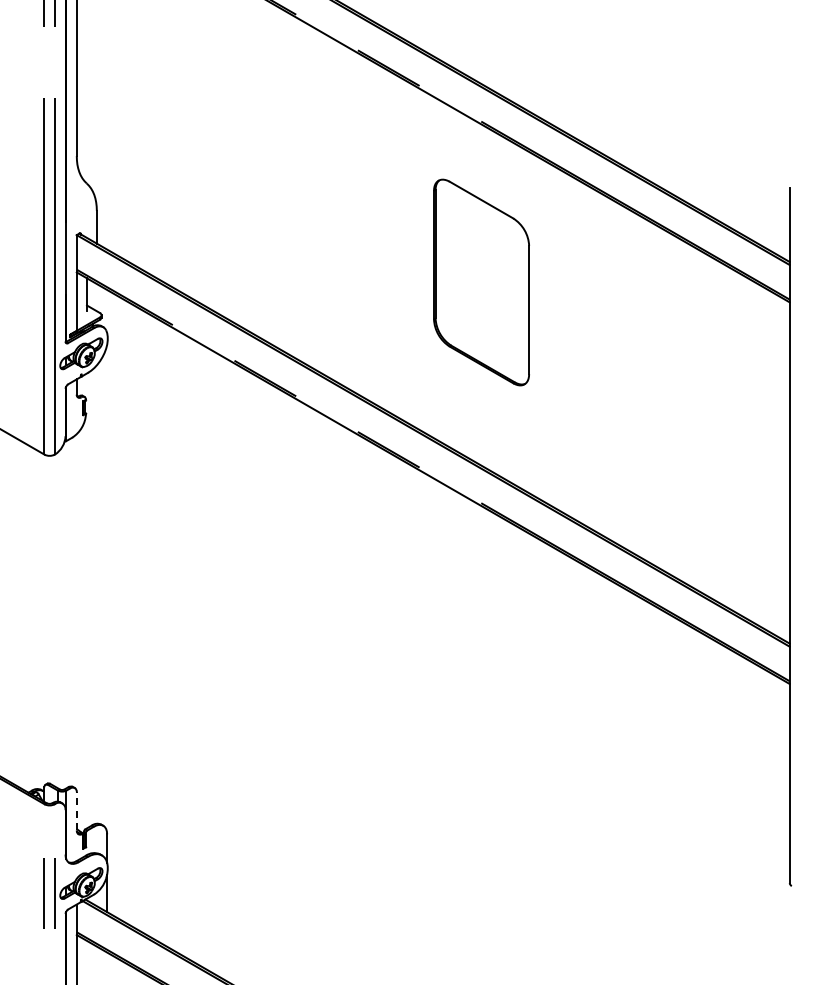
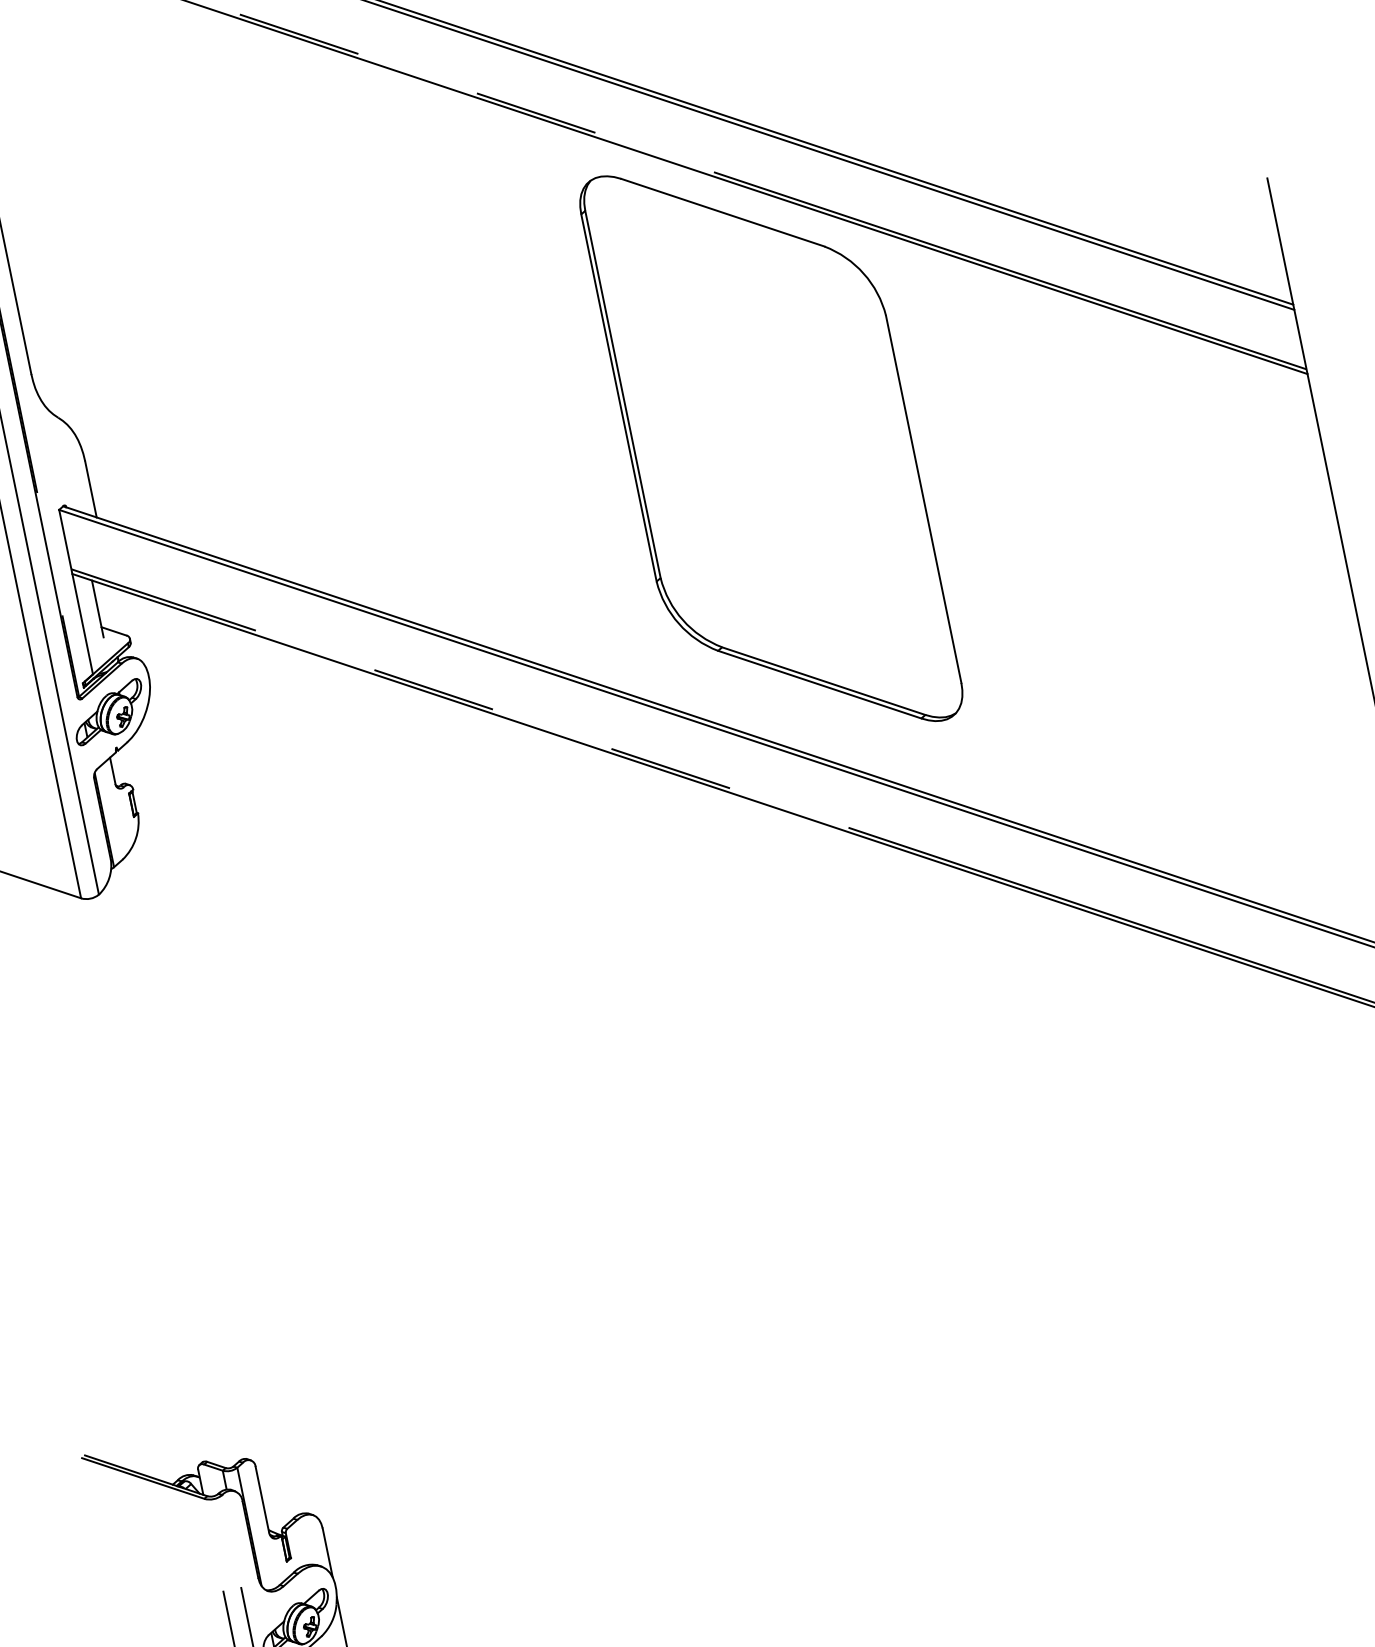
part: (481, 282) -> (771, 448), size x1.67
line: (76, 810) -> (261, 1498), dashed -> solid

